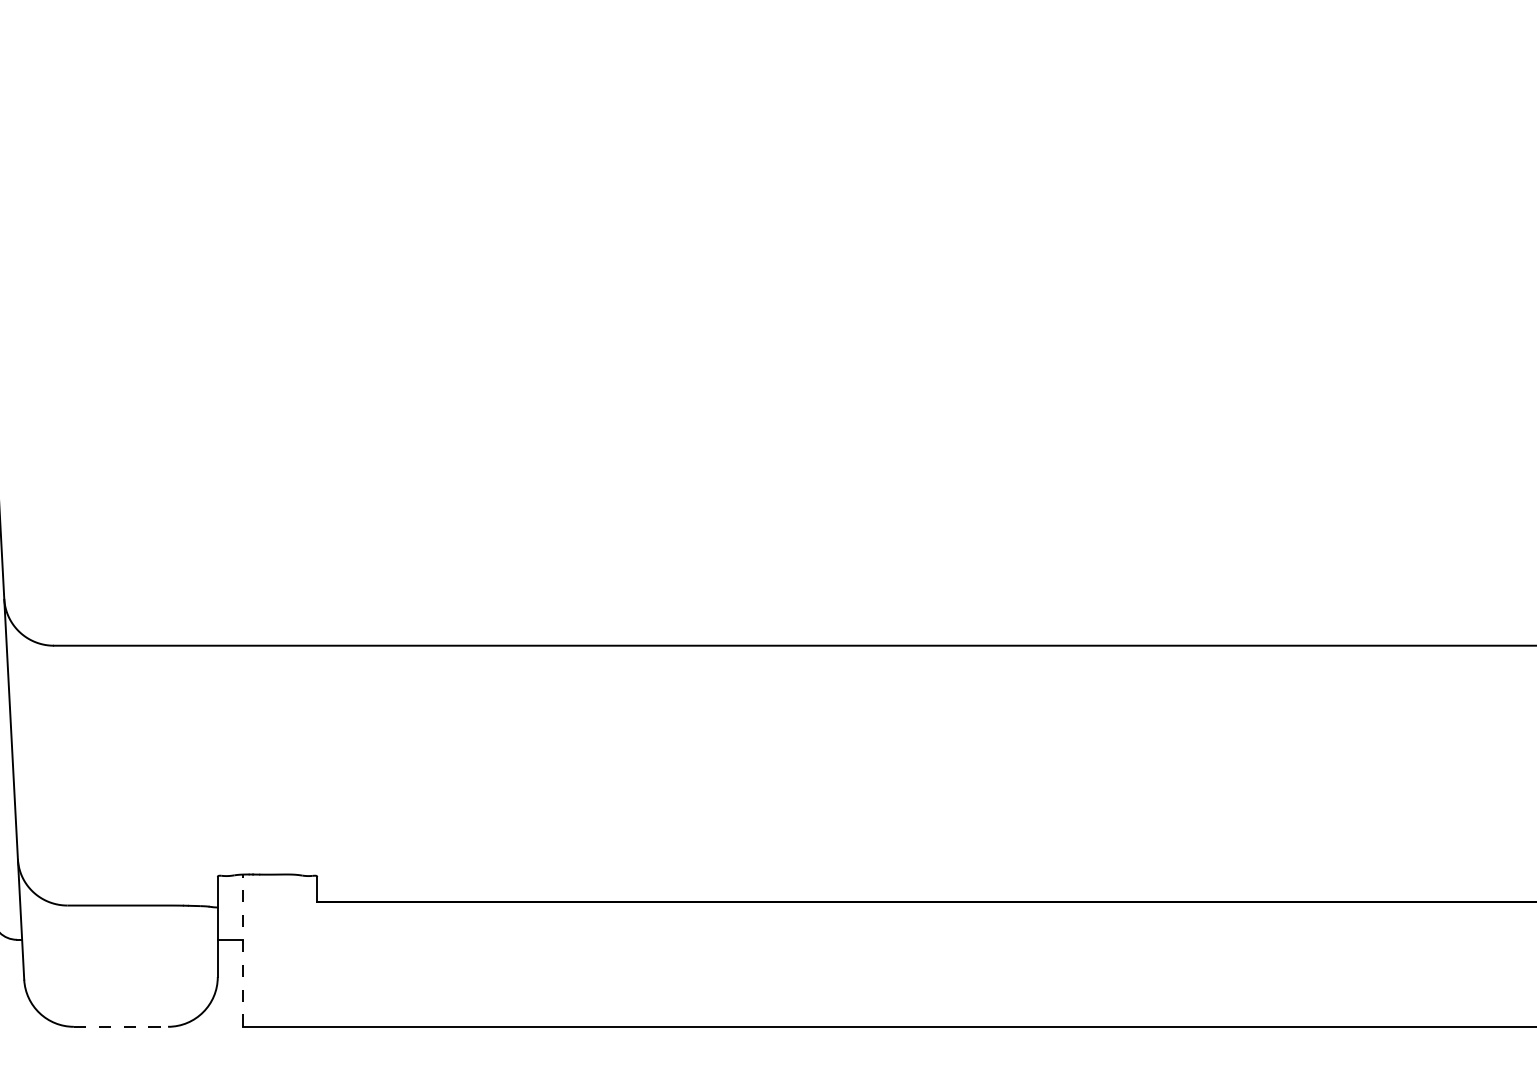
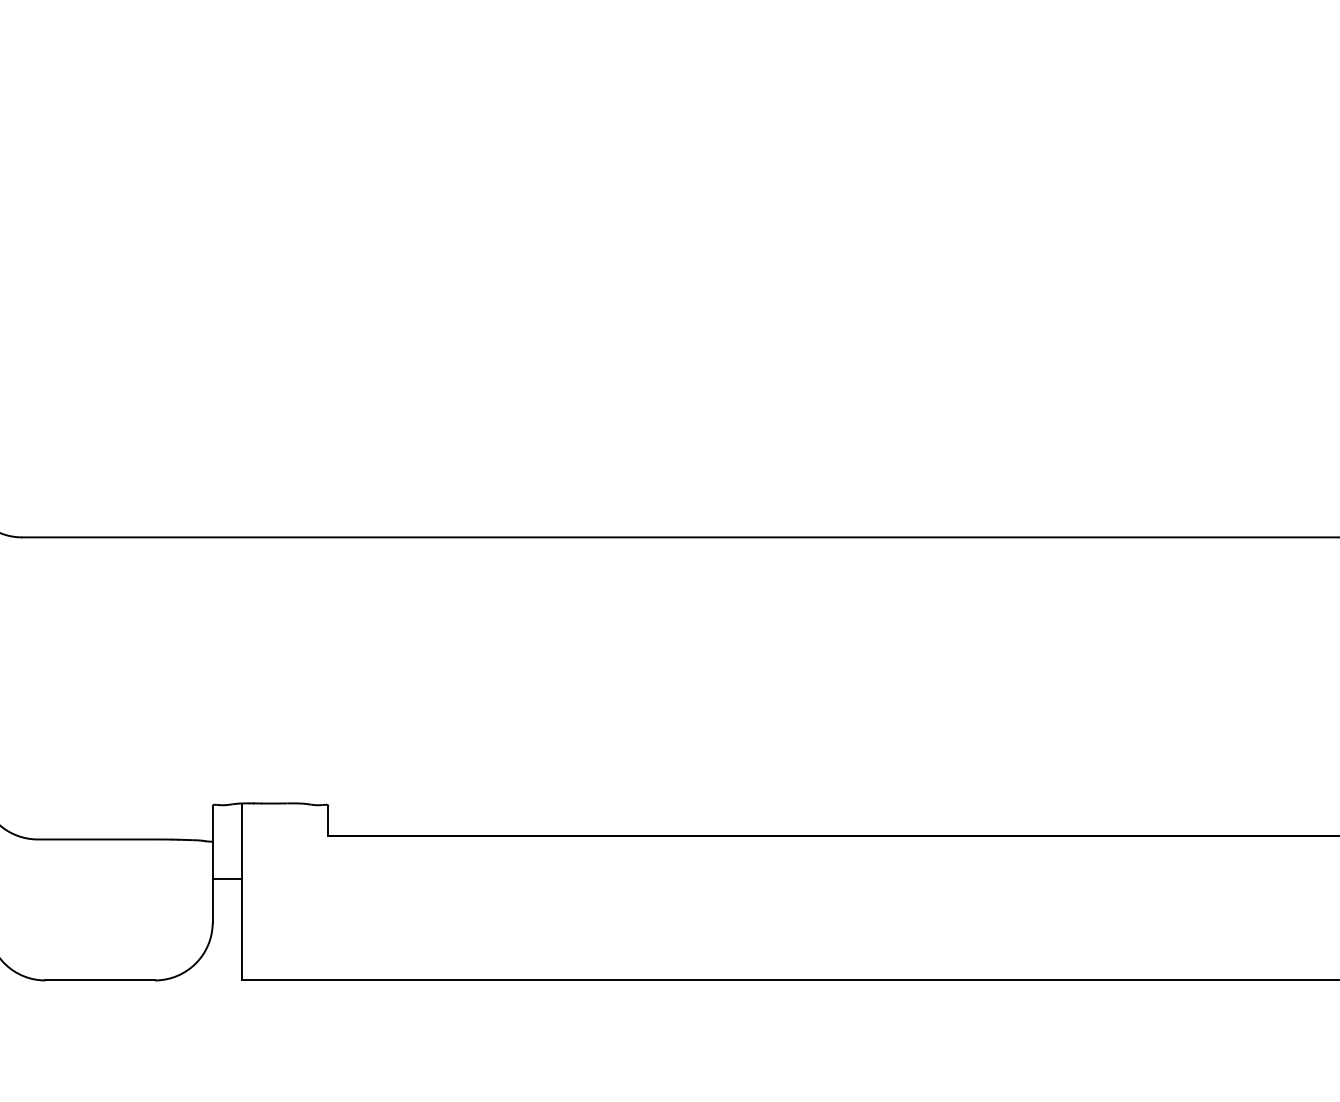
line: (242, 950) -> (241, 891), dashed -> solid
line: (121, 1026) -> (100, 980), dashed -> solid

